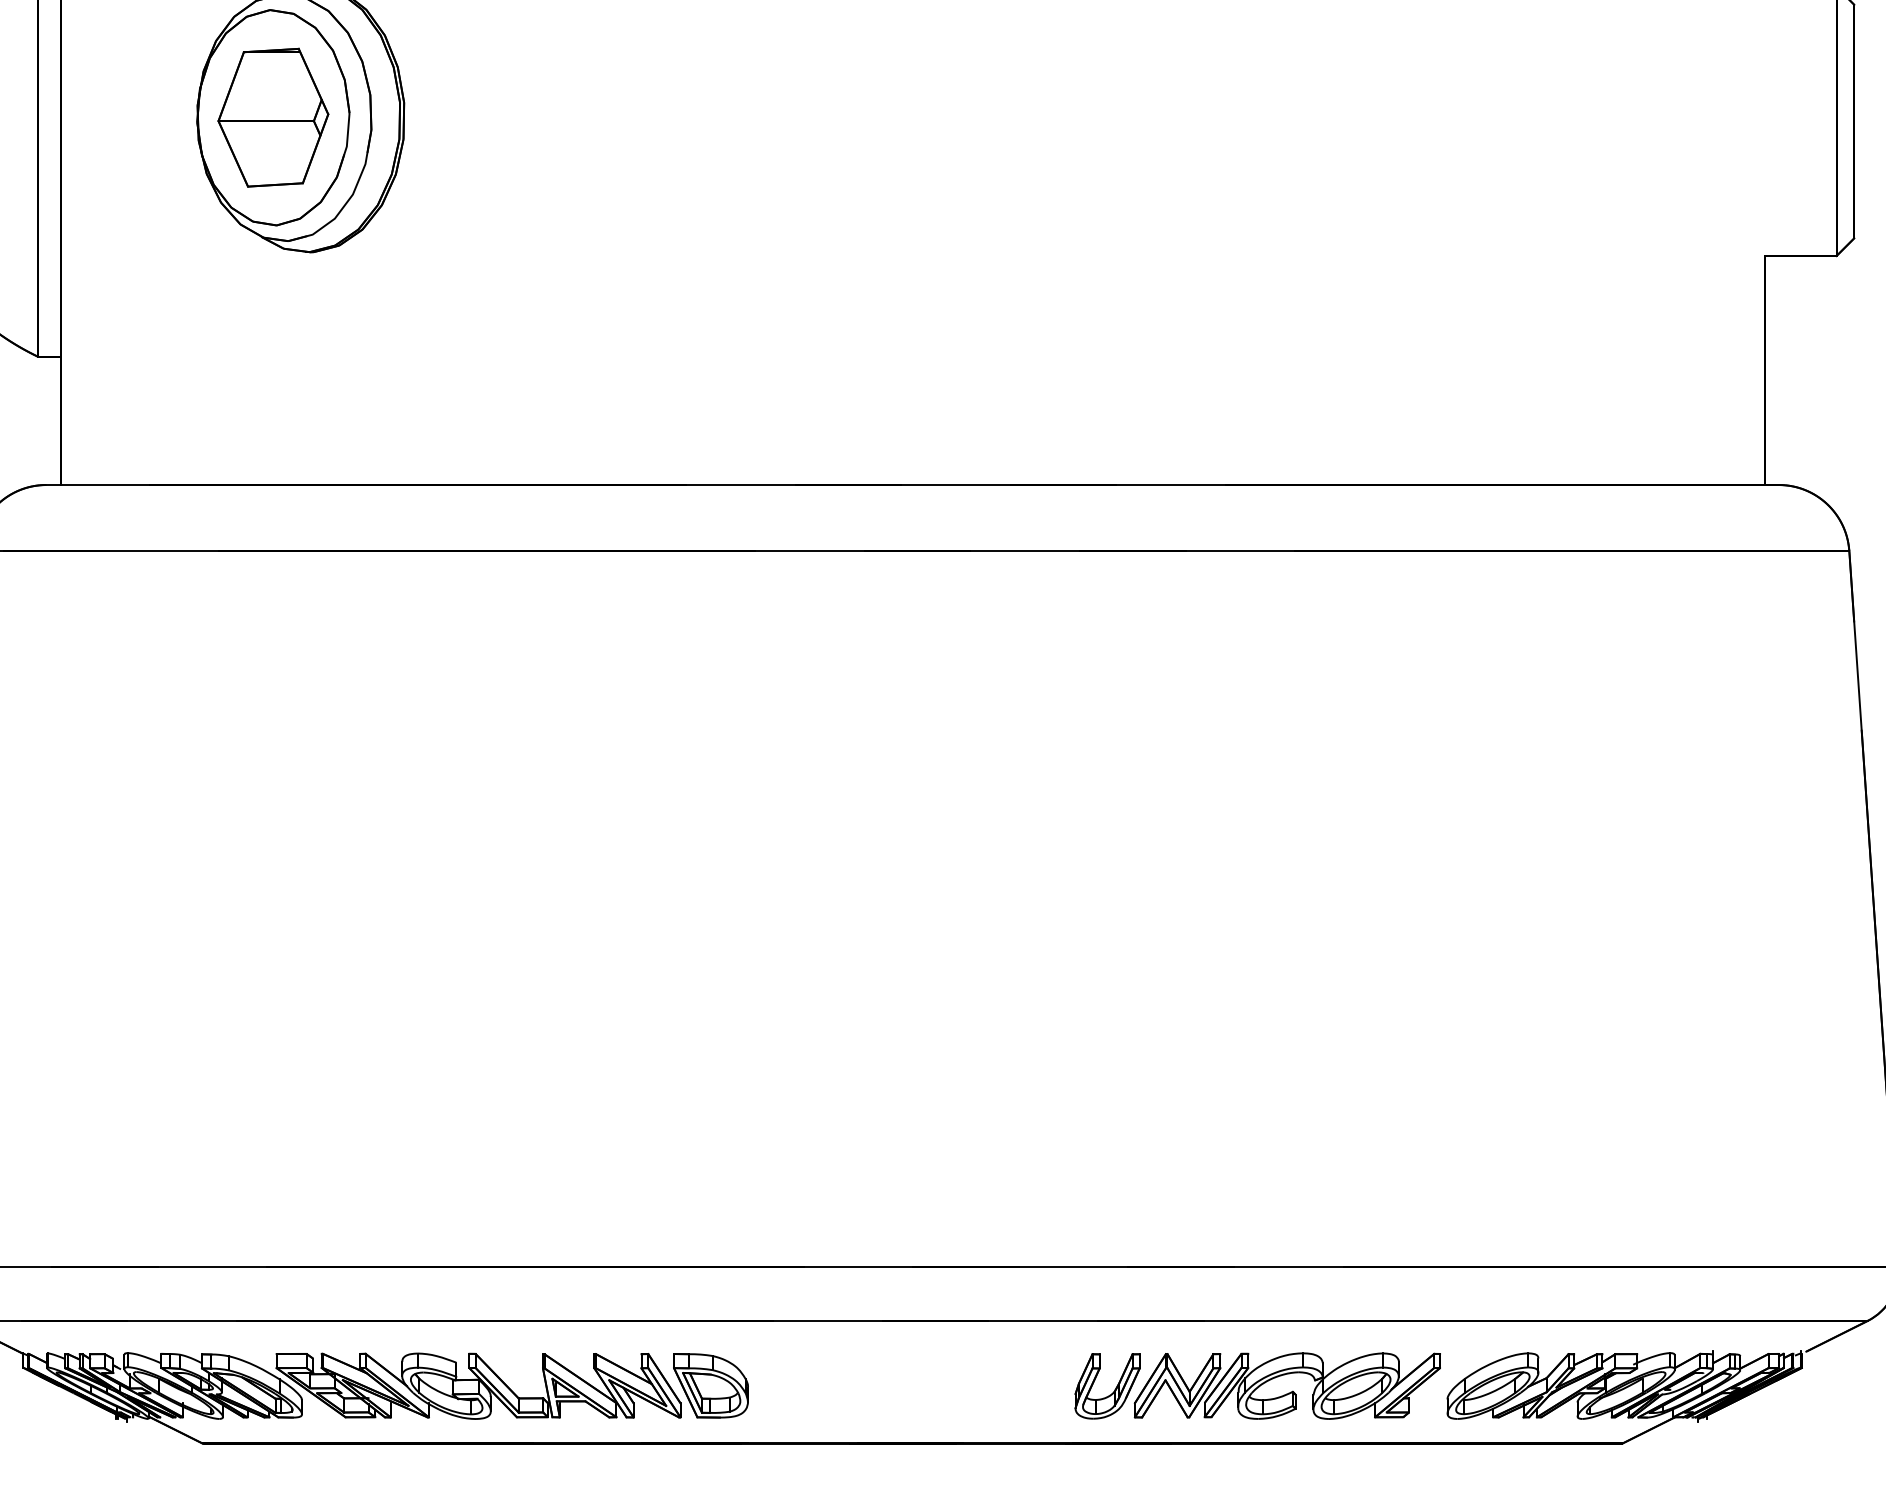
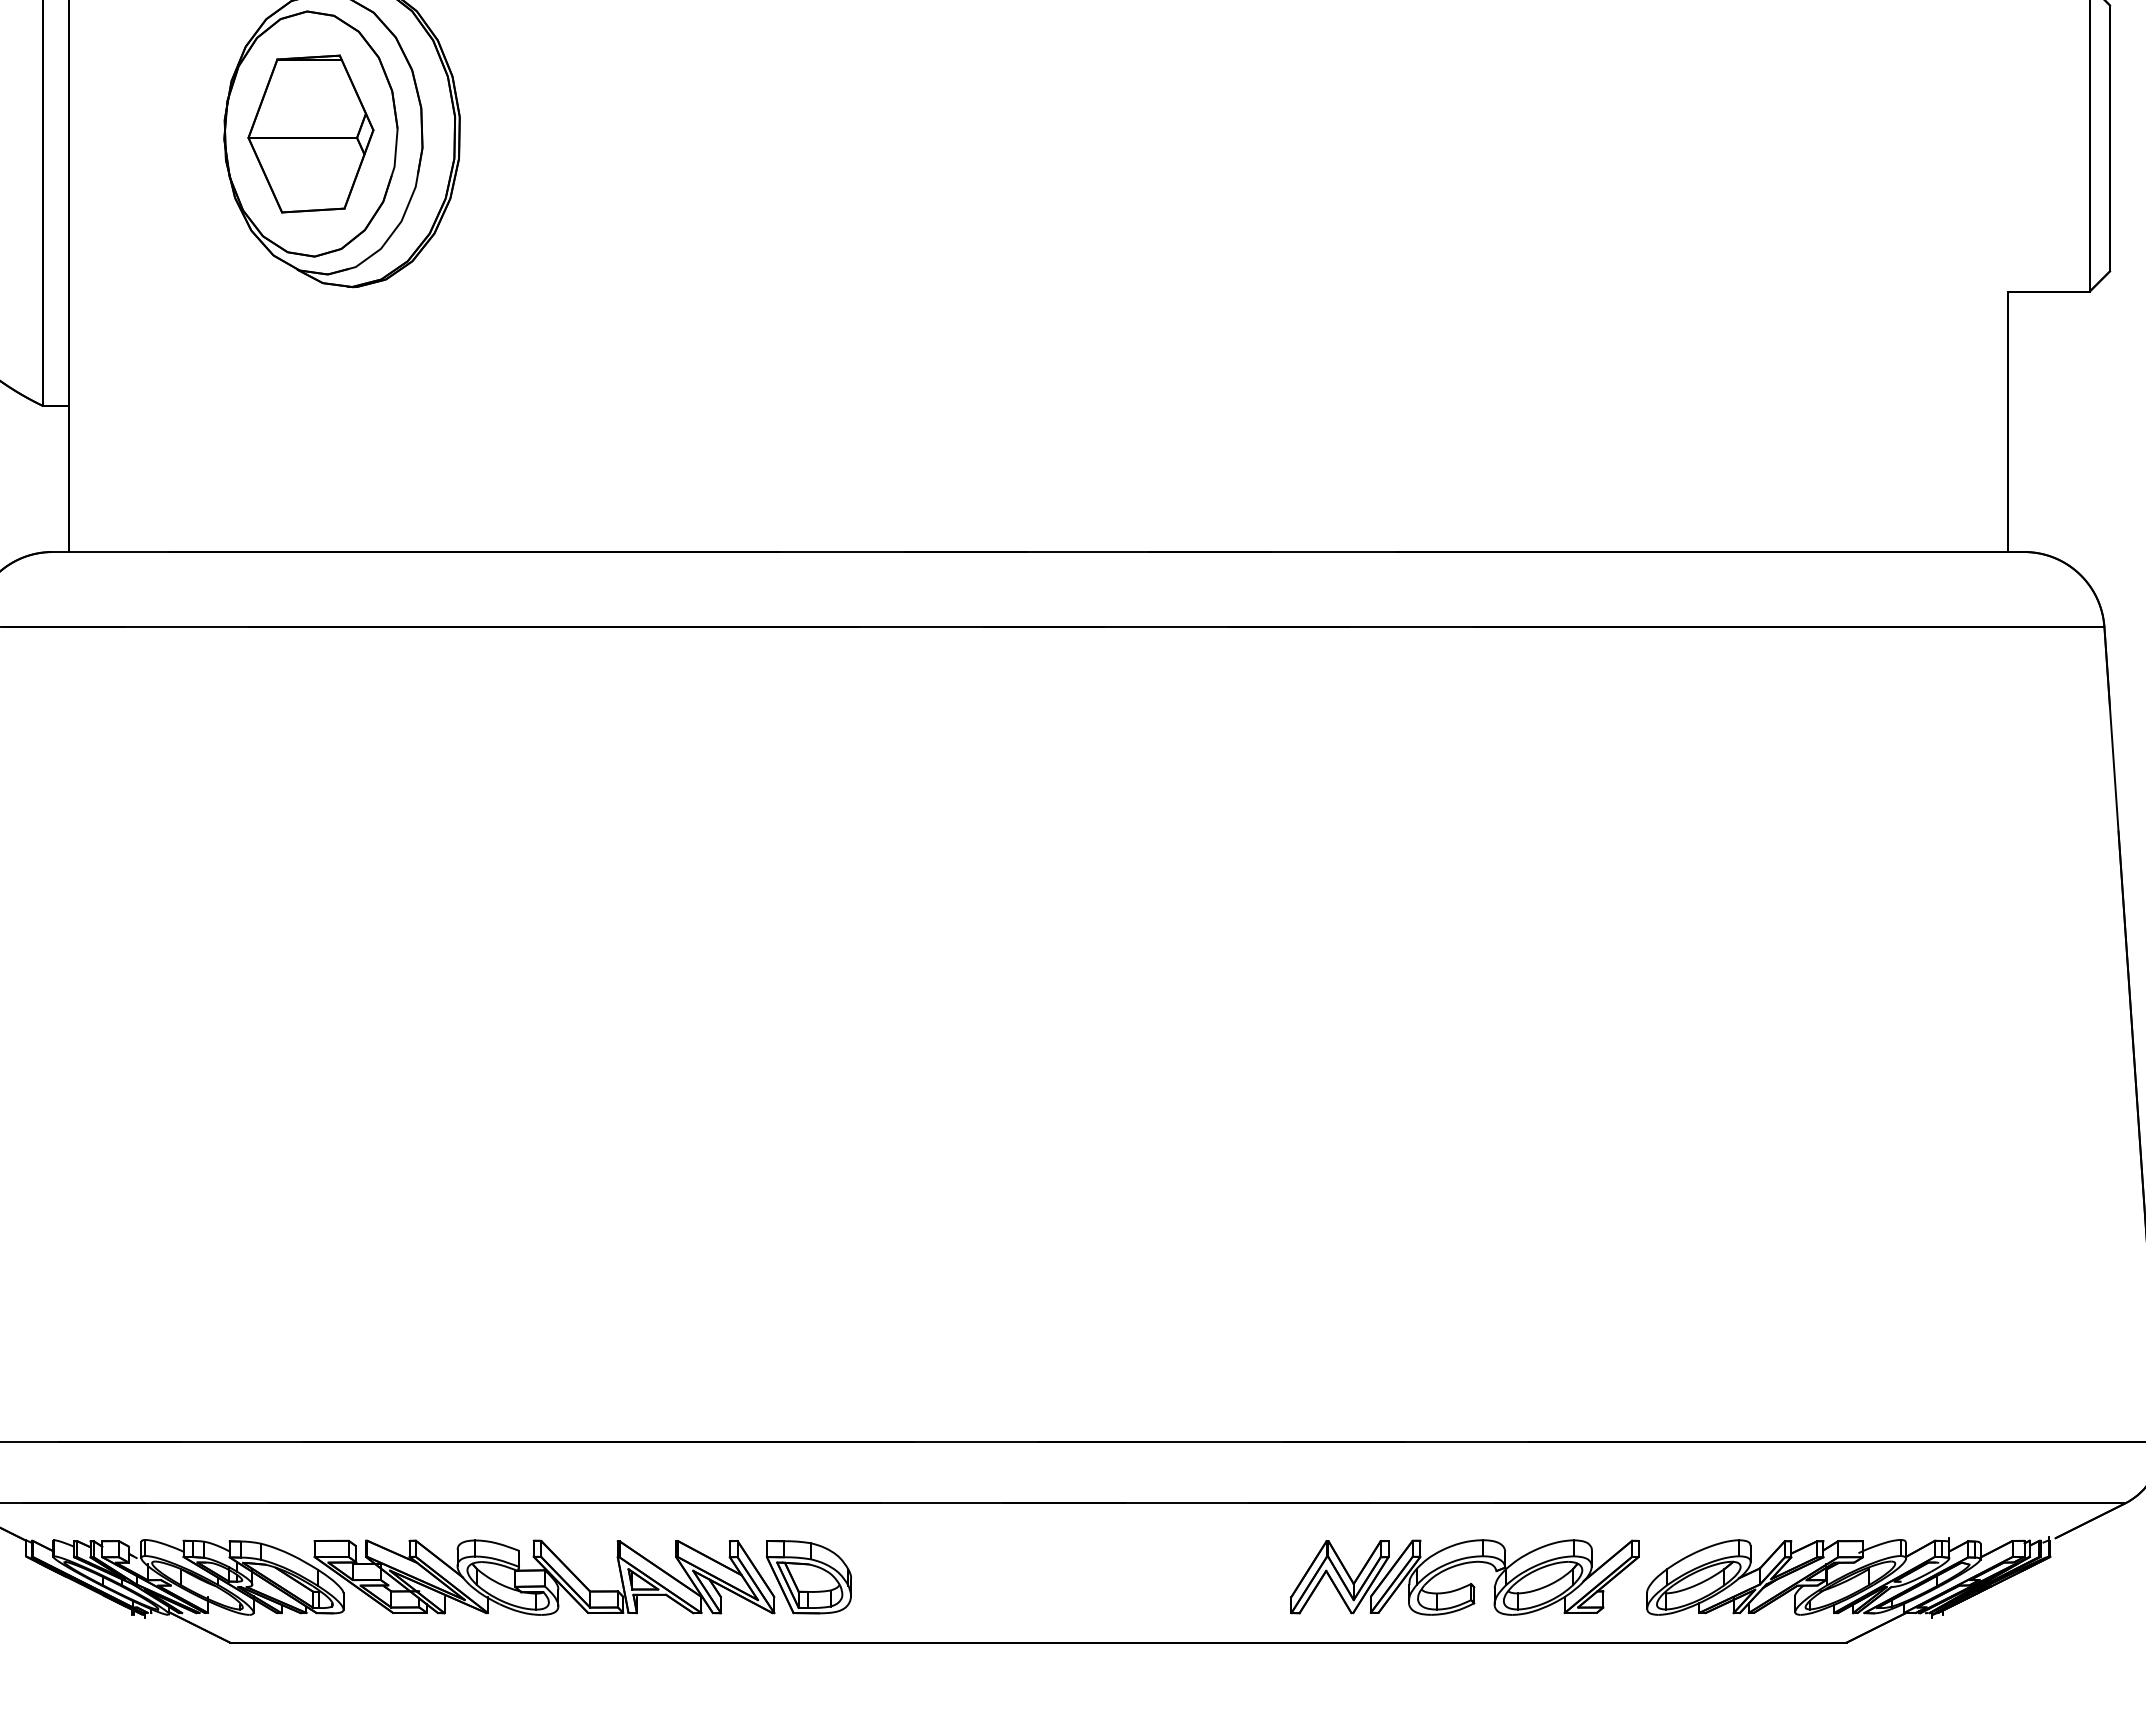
part: (1114, 1389) -> (1268, 1581), removed

